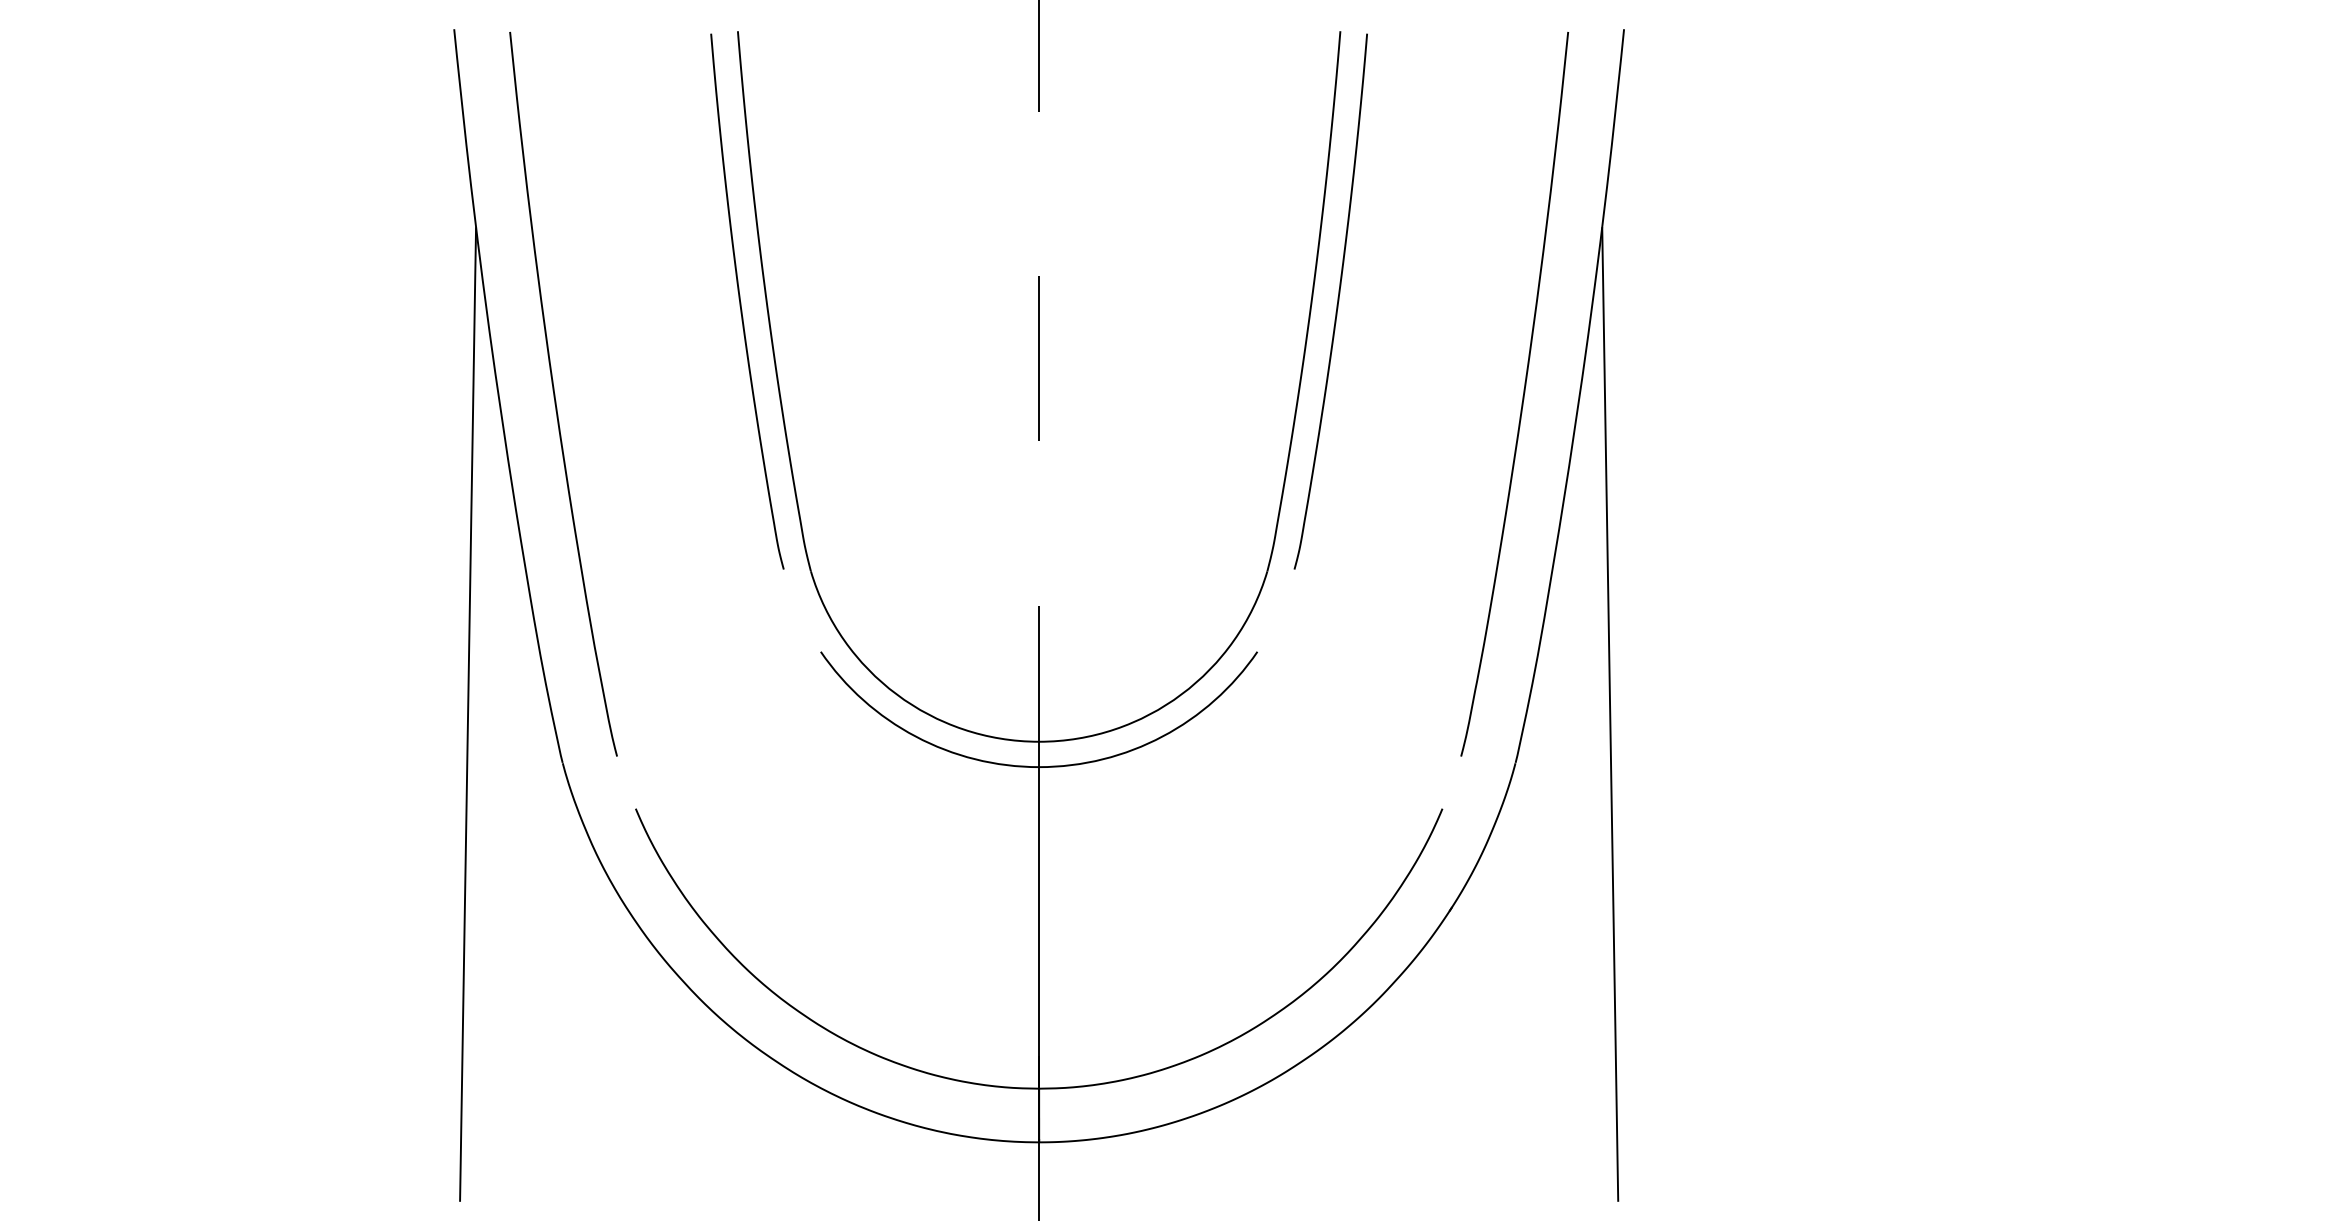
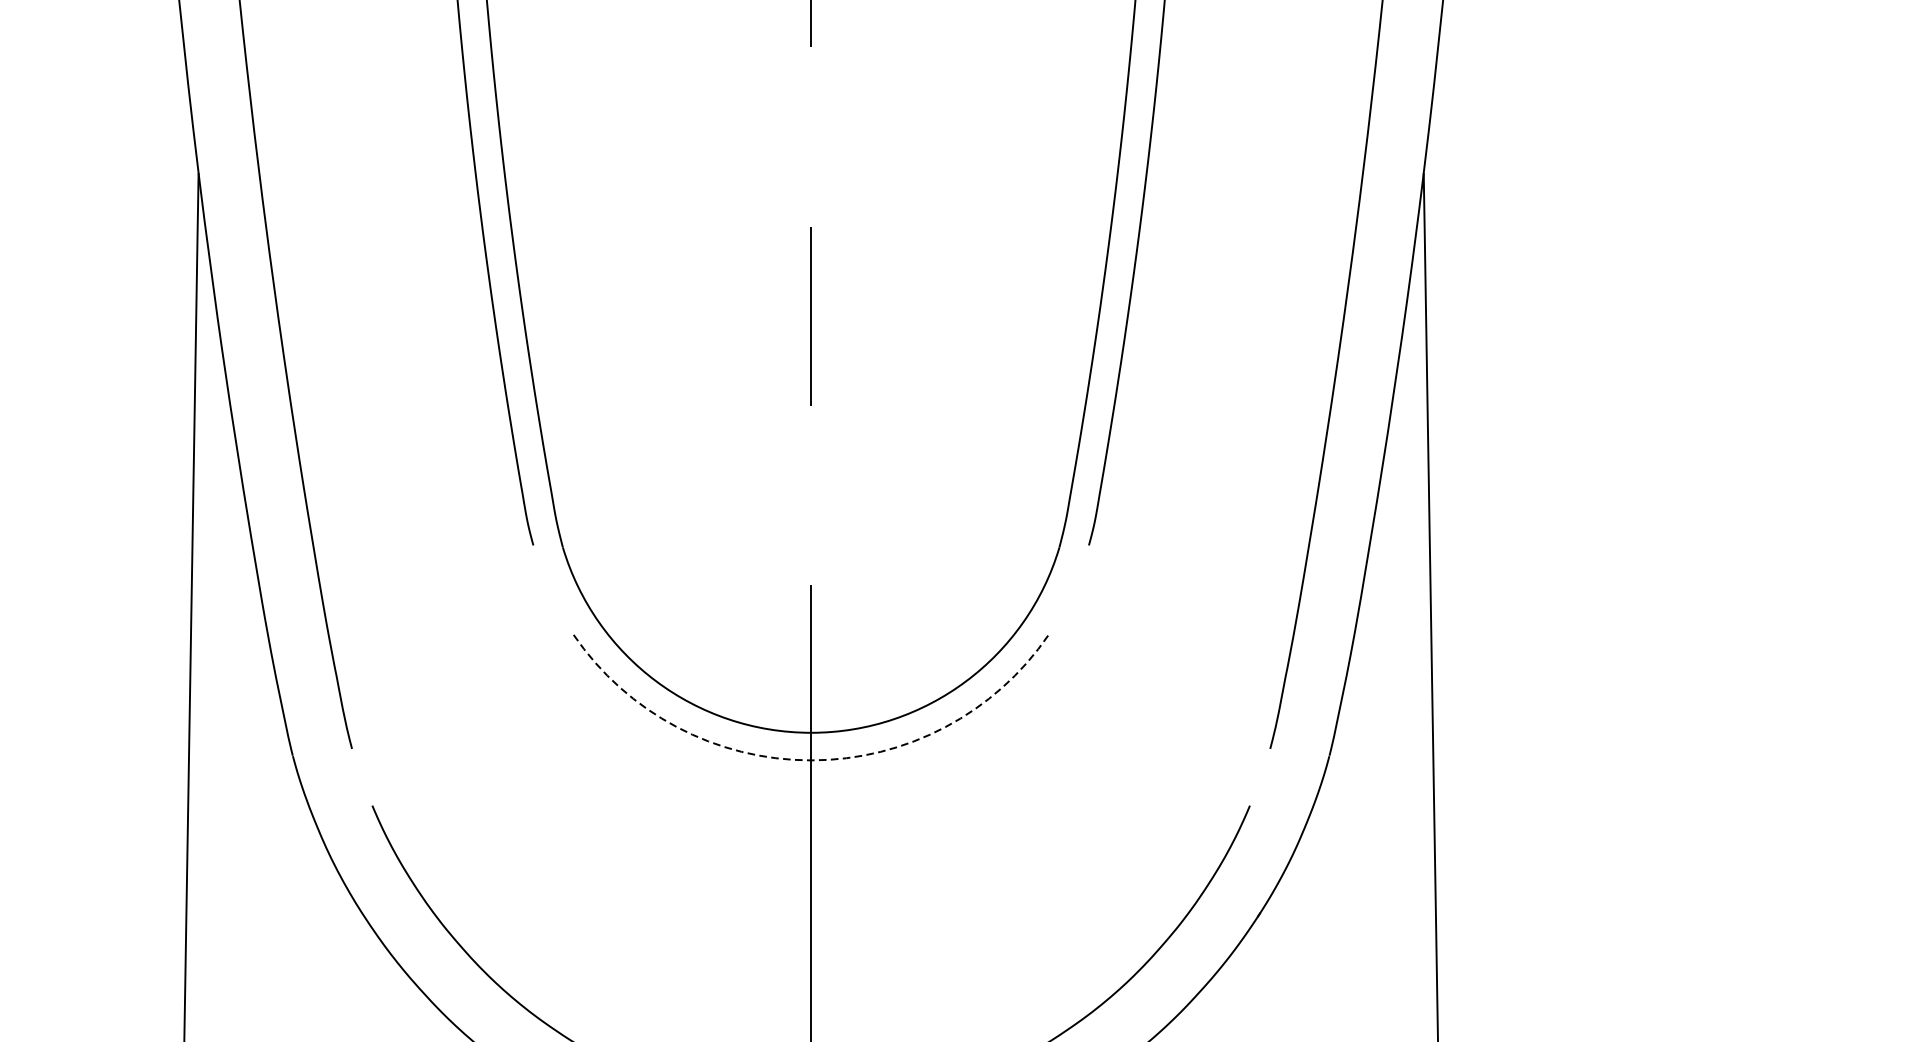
arc: (1039, 767) -> (811, 760), solid -> dashed

